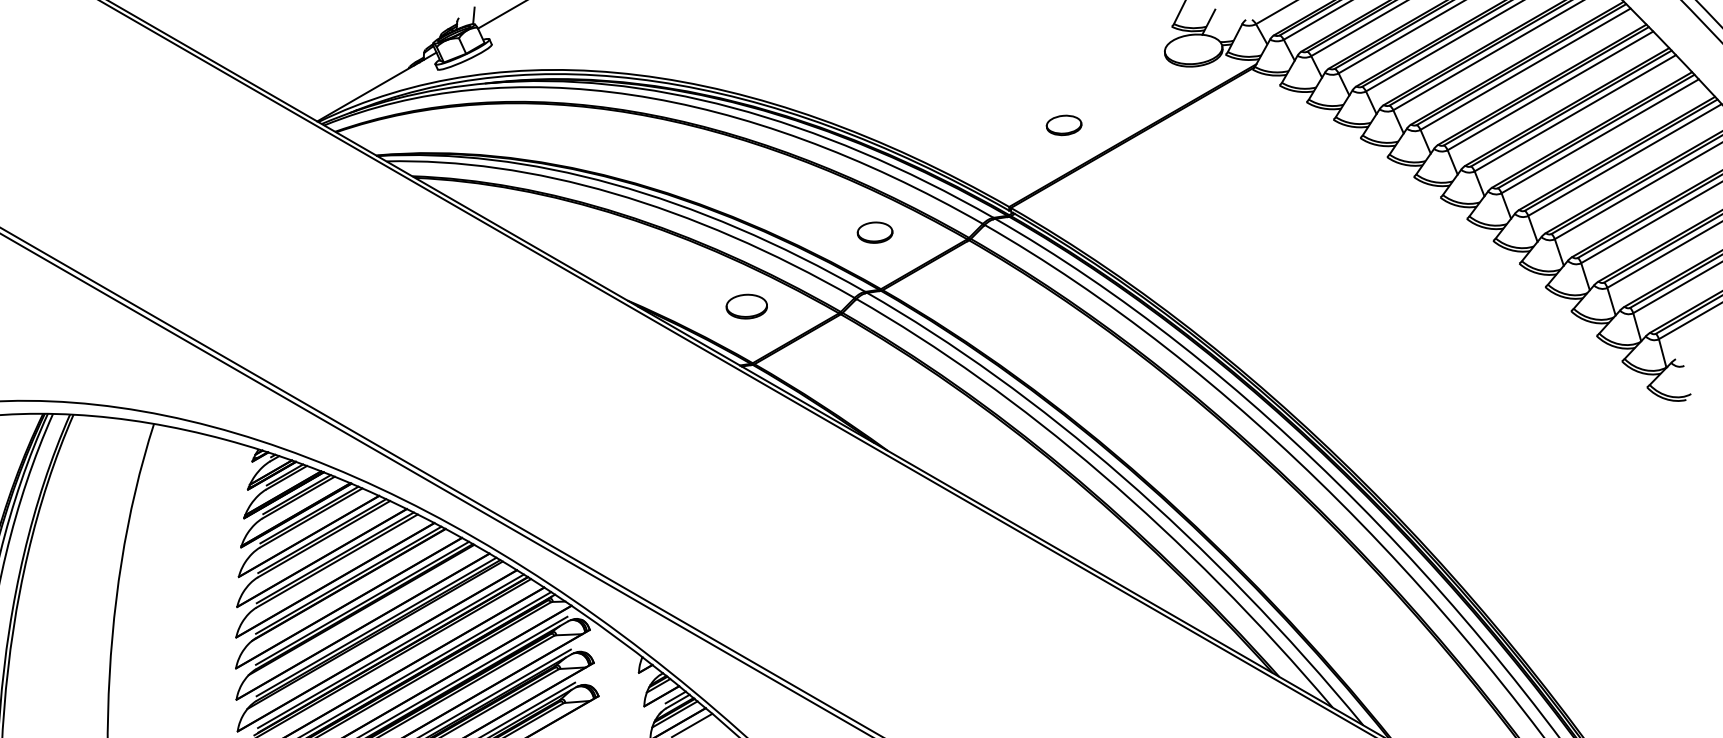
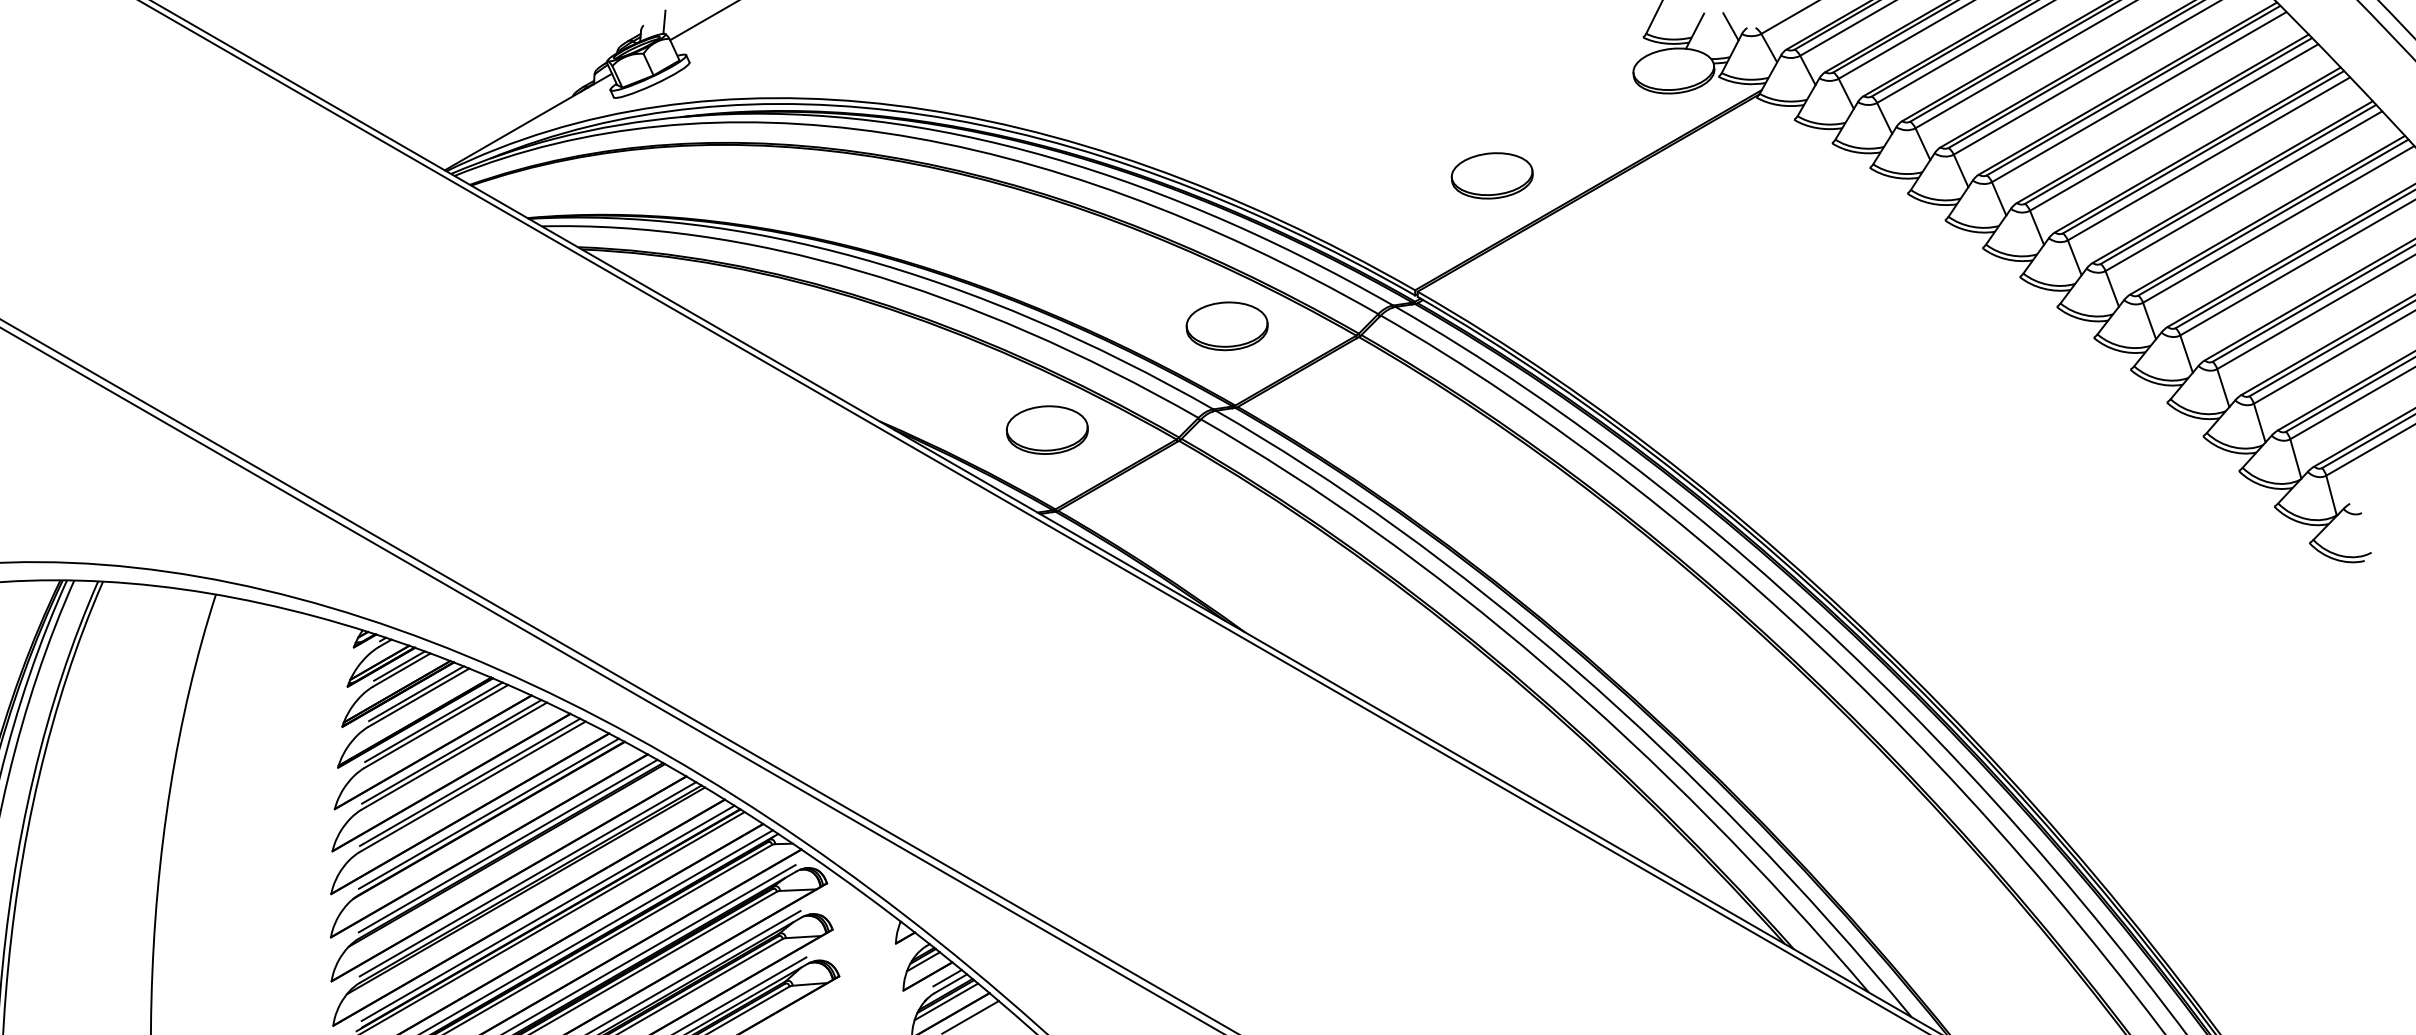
line: (1234, 18) -> (1730, 26), added
part: (1063, 125) -> (1491, 175), size x1.67
part: (874, 232) -> (1226, 326), size x1.67
part: (746, 306) -> (1046, 429), size x1.43

